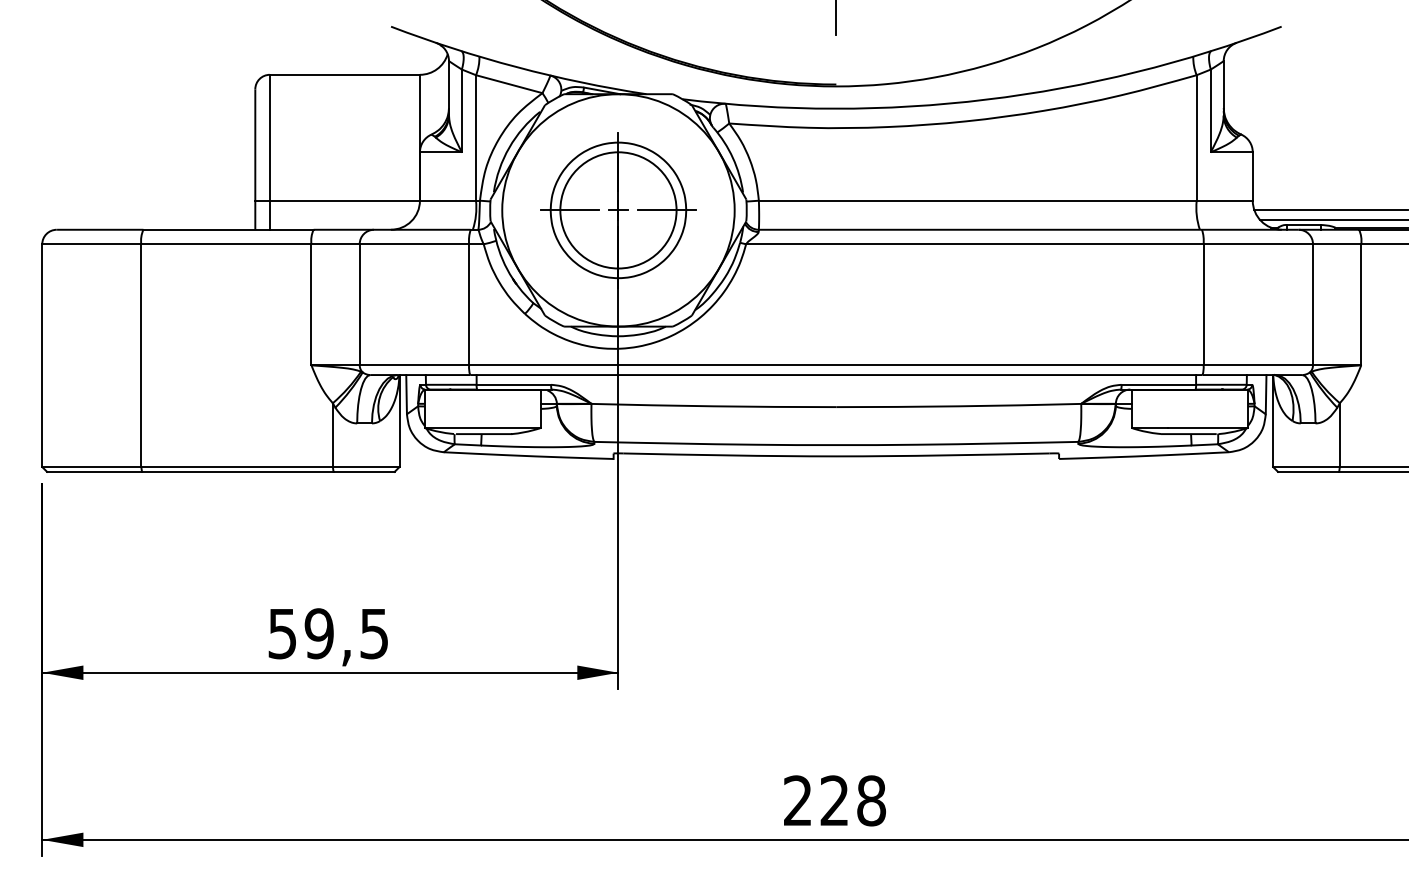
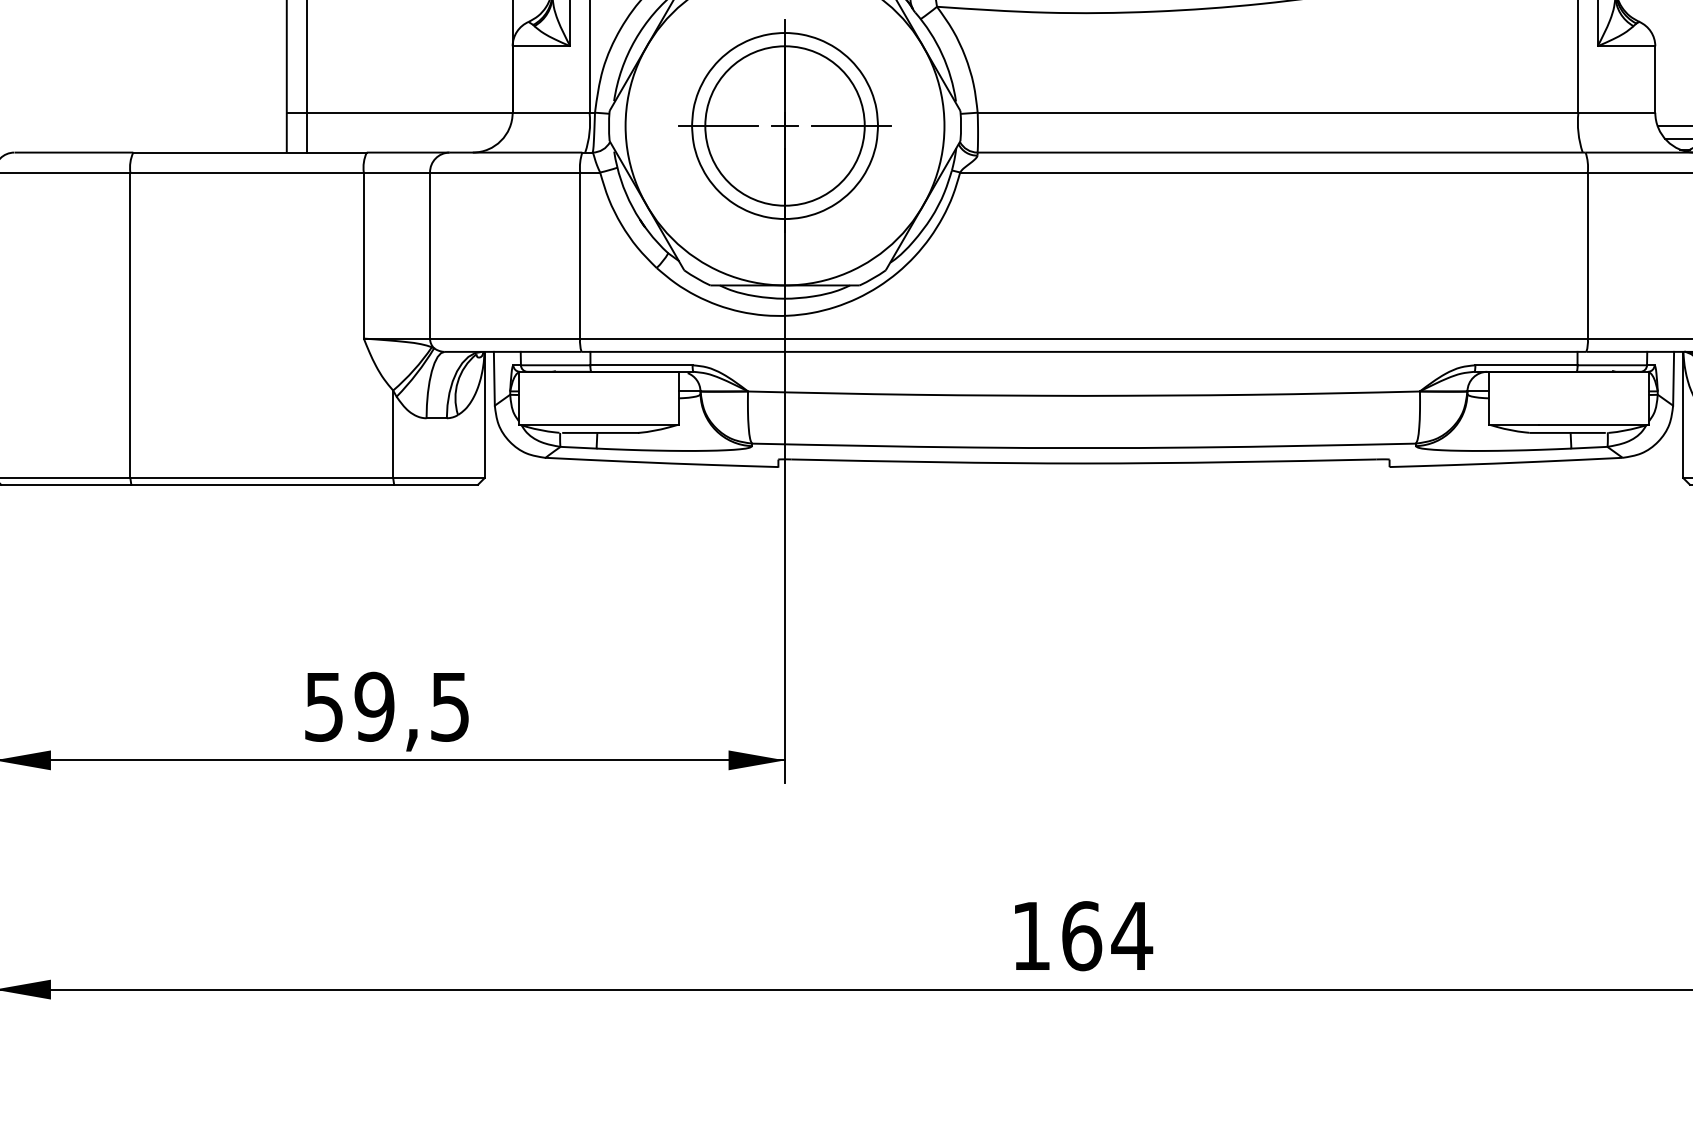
text: (835, 800) -> (1082, 935), 228 -> 164

